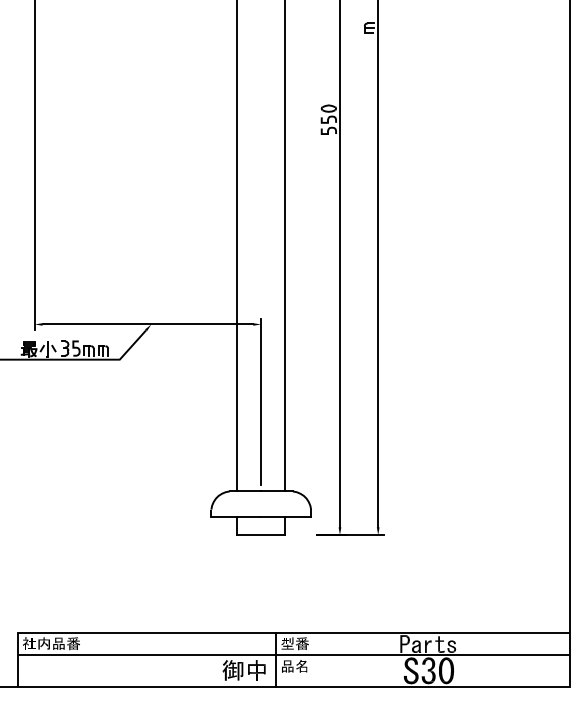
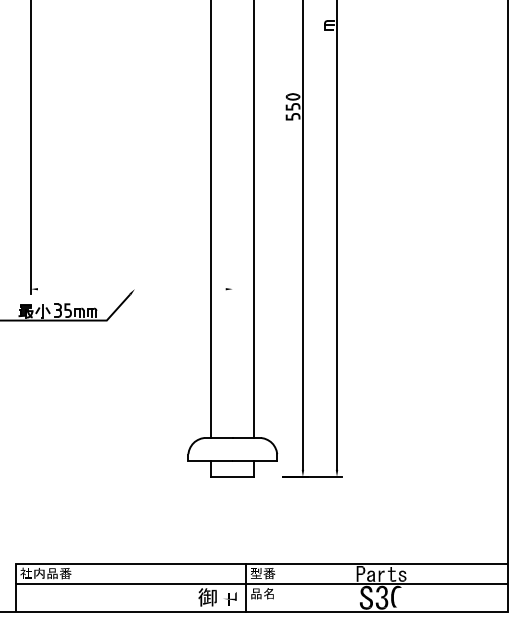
line: (147, 324) -> (131, 289), removed
line: (260, 402) -> (232, 358), removed
fill: (256, 667) -> (228, 594), removed
fill: (447, 671) -> (398, 598), removed

